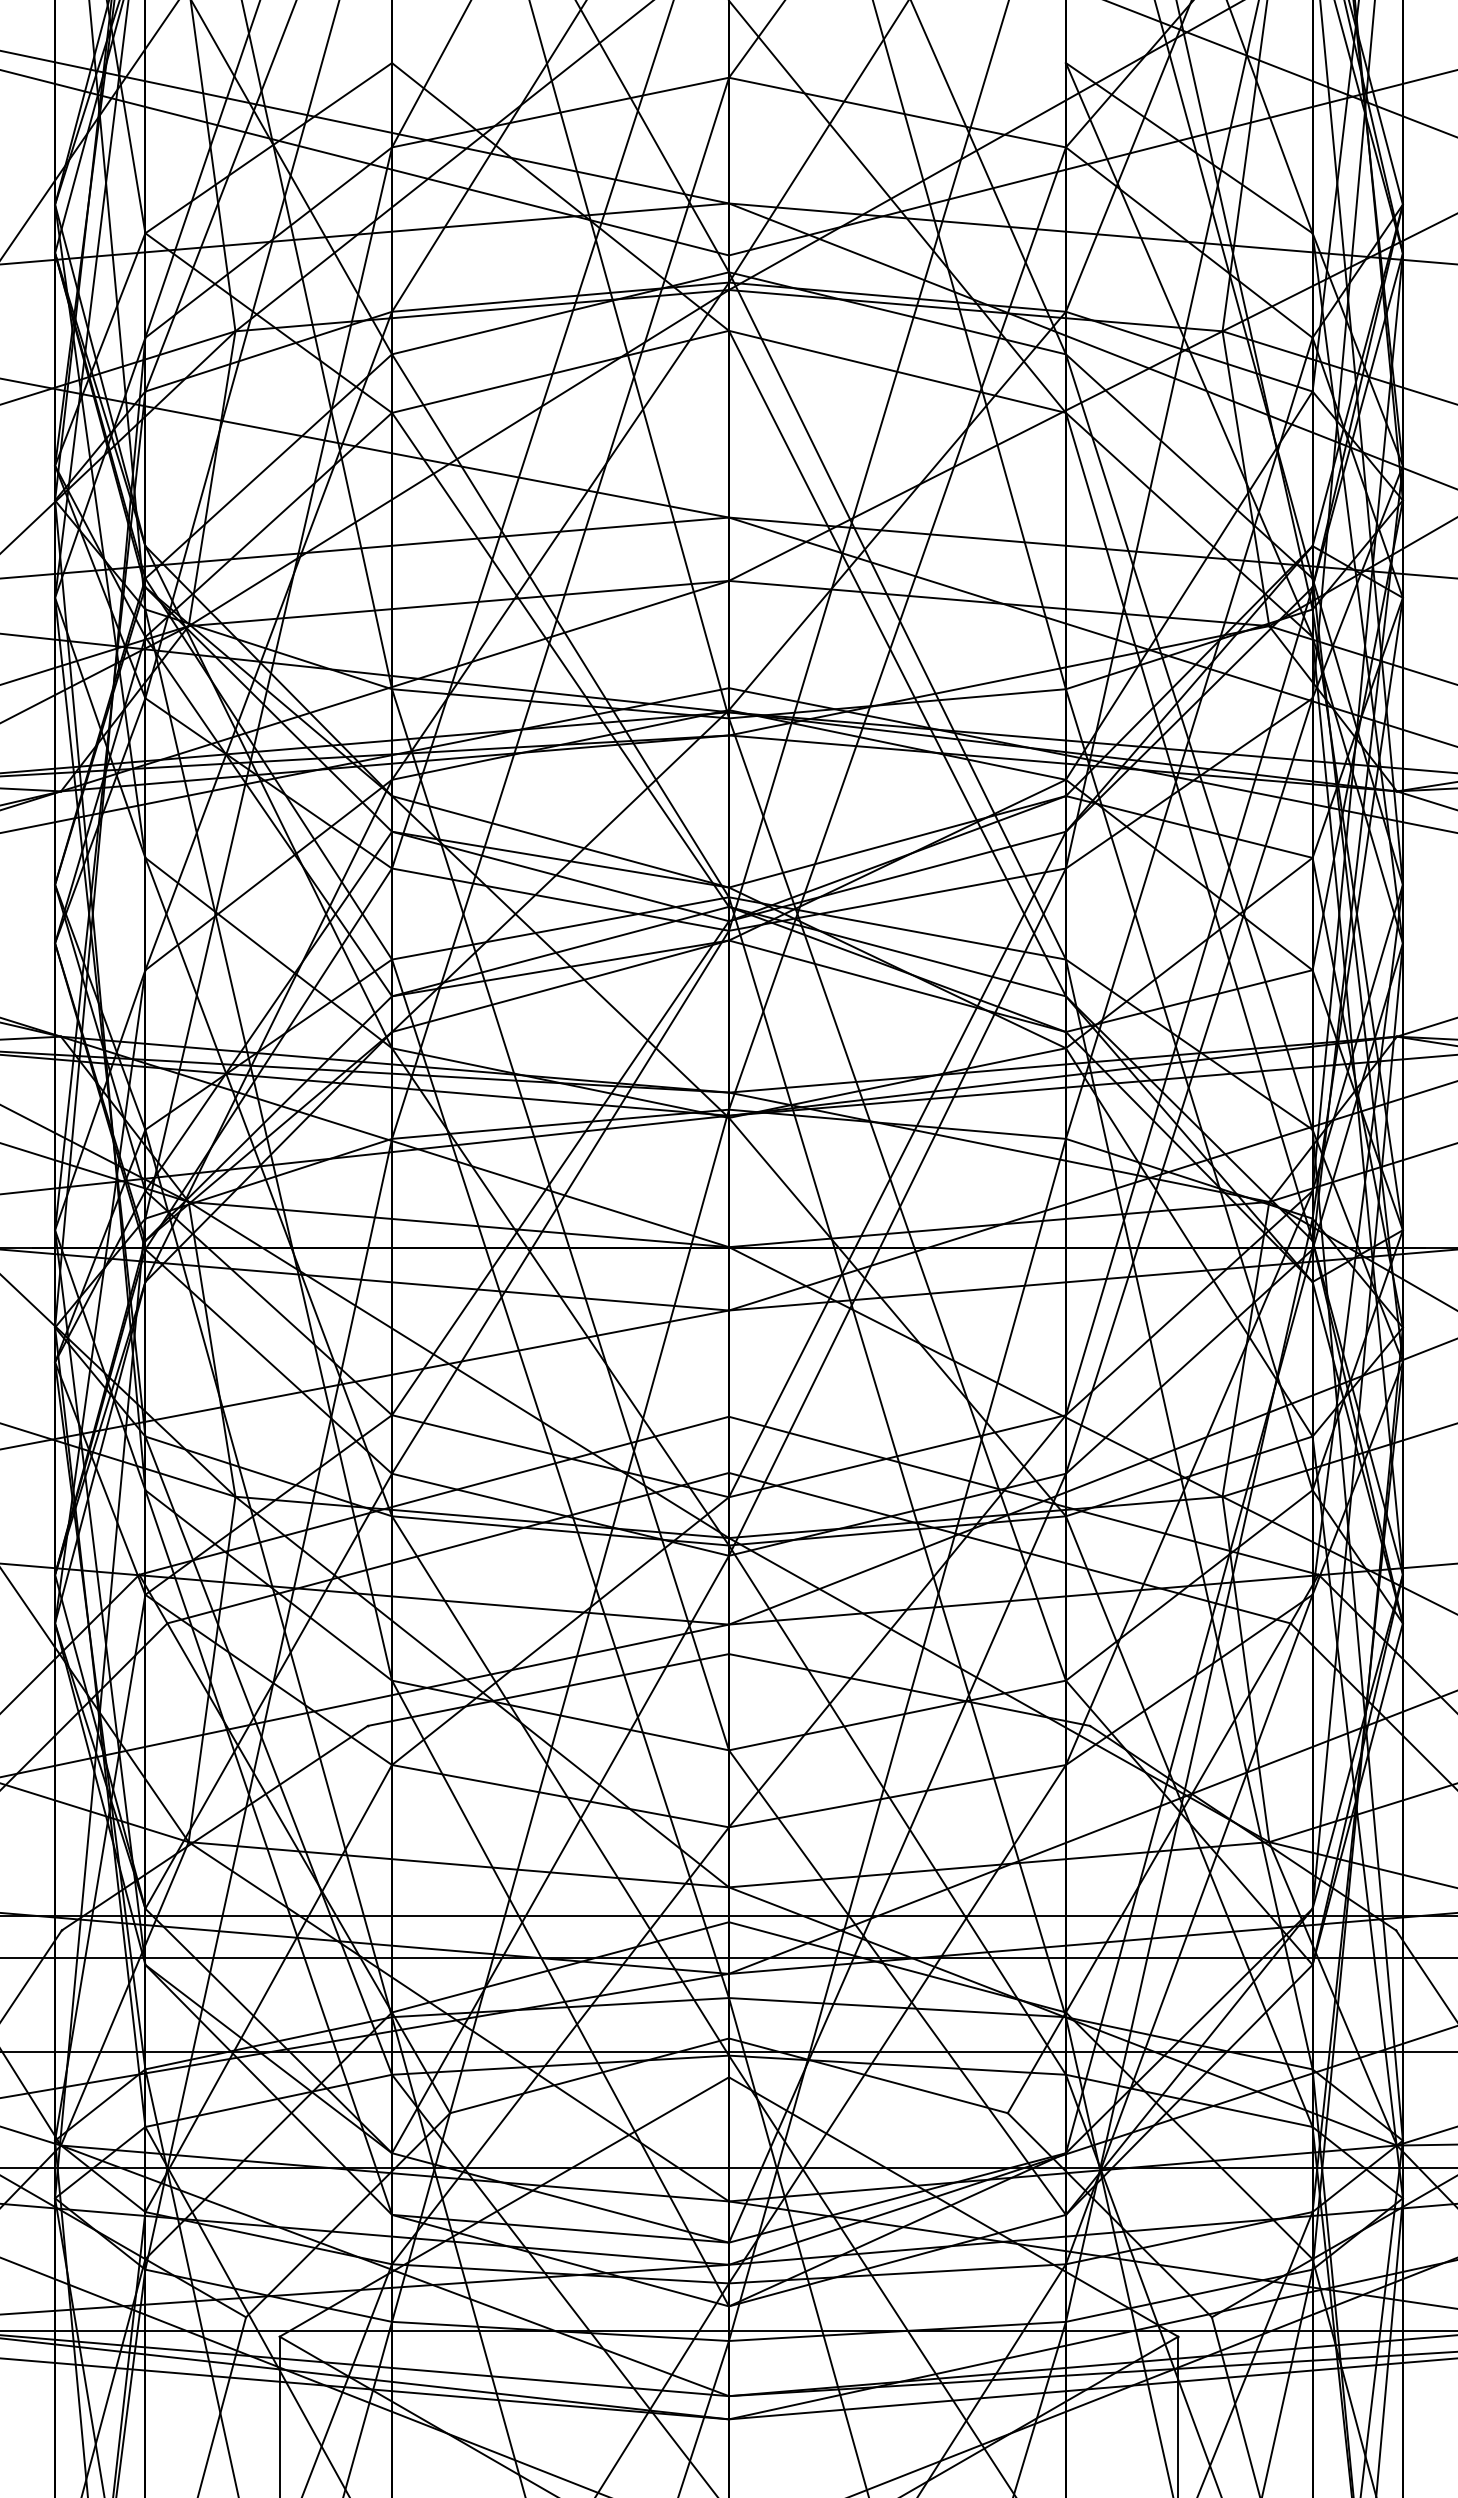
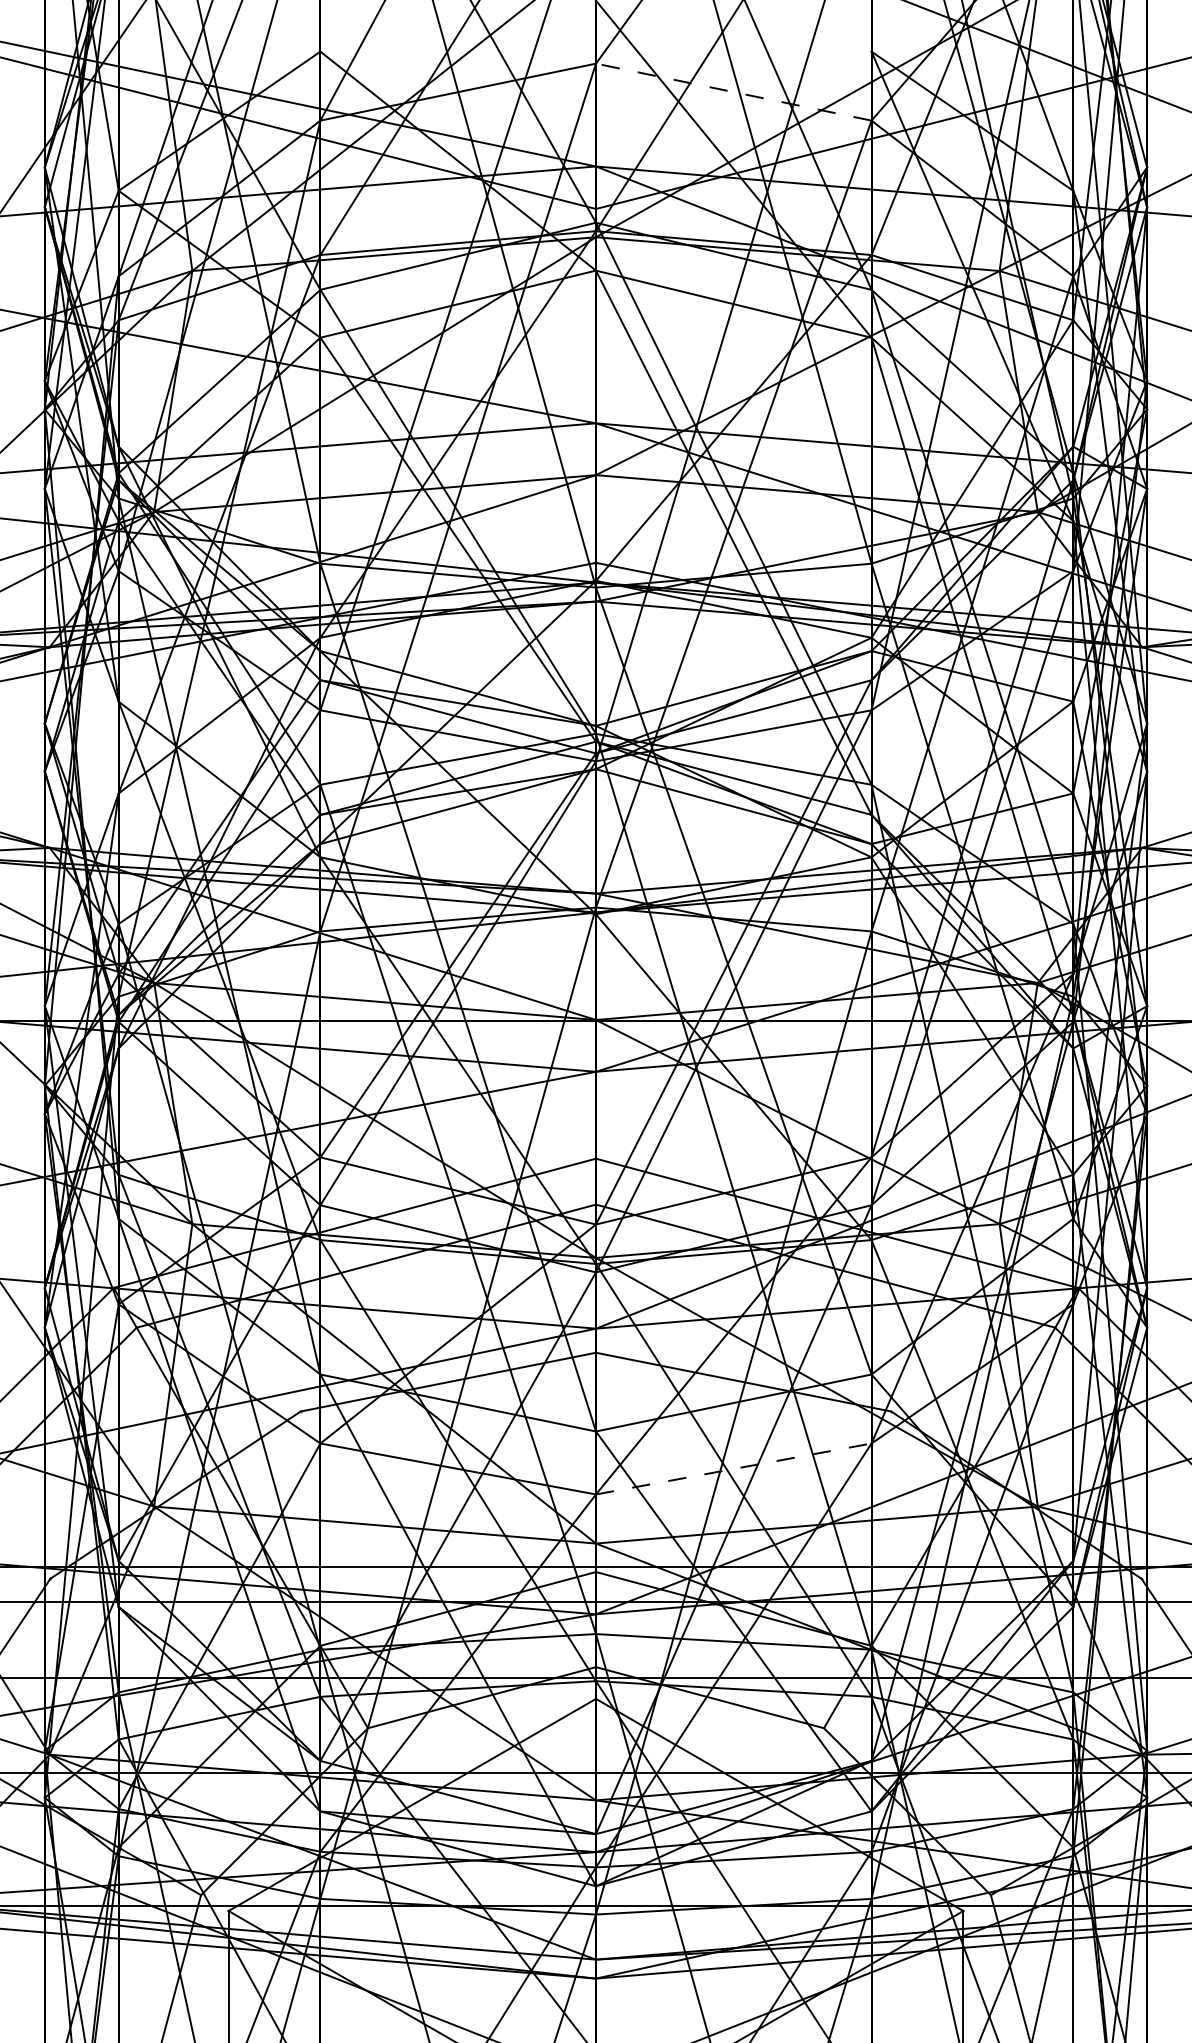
line: (896, 112) -> (732, 92), solid -> dashed
line: (897, 1796) -> (733, 1469), solid -> dashed

